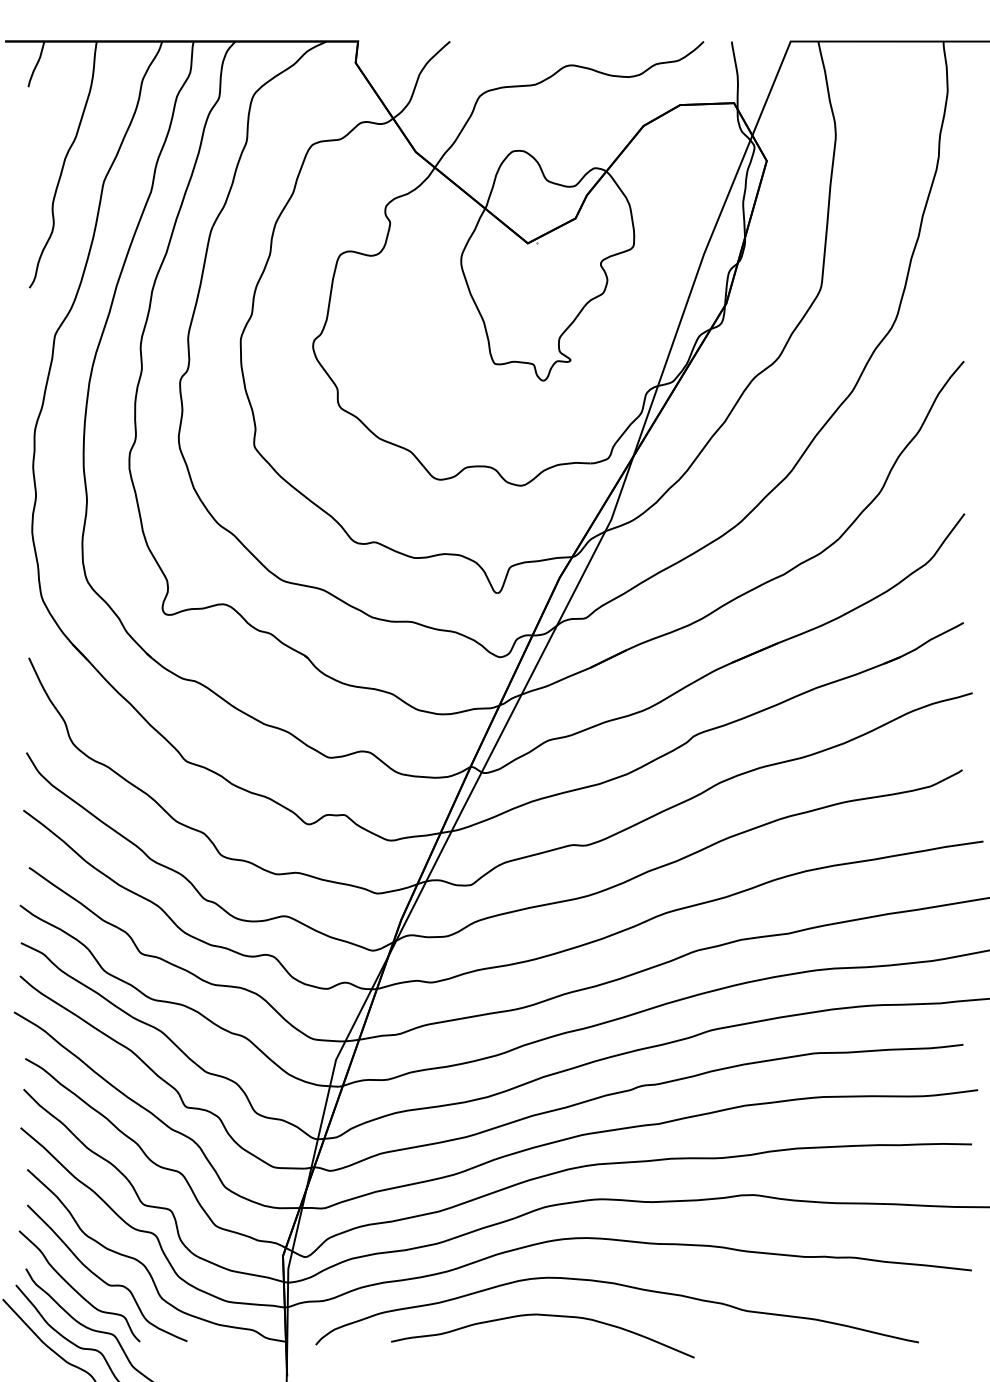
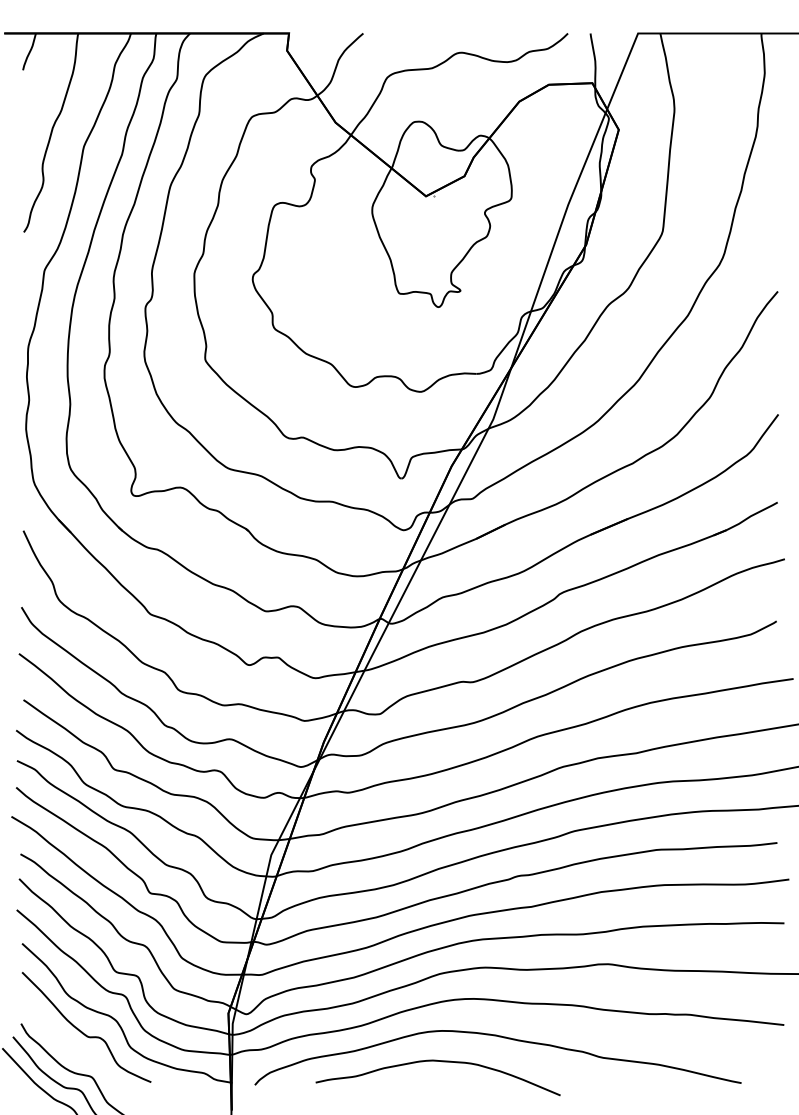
curve: (76, 1289) -> (61, 1040), removed

